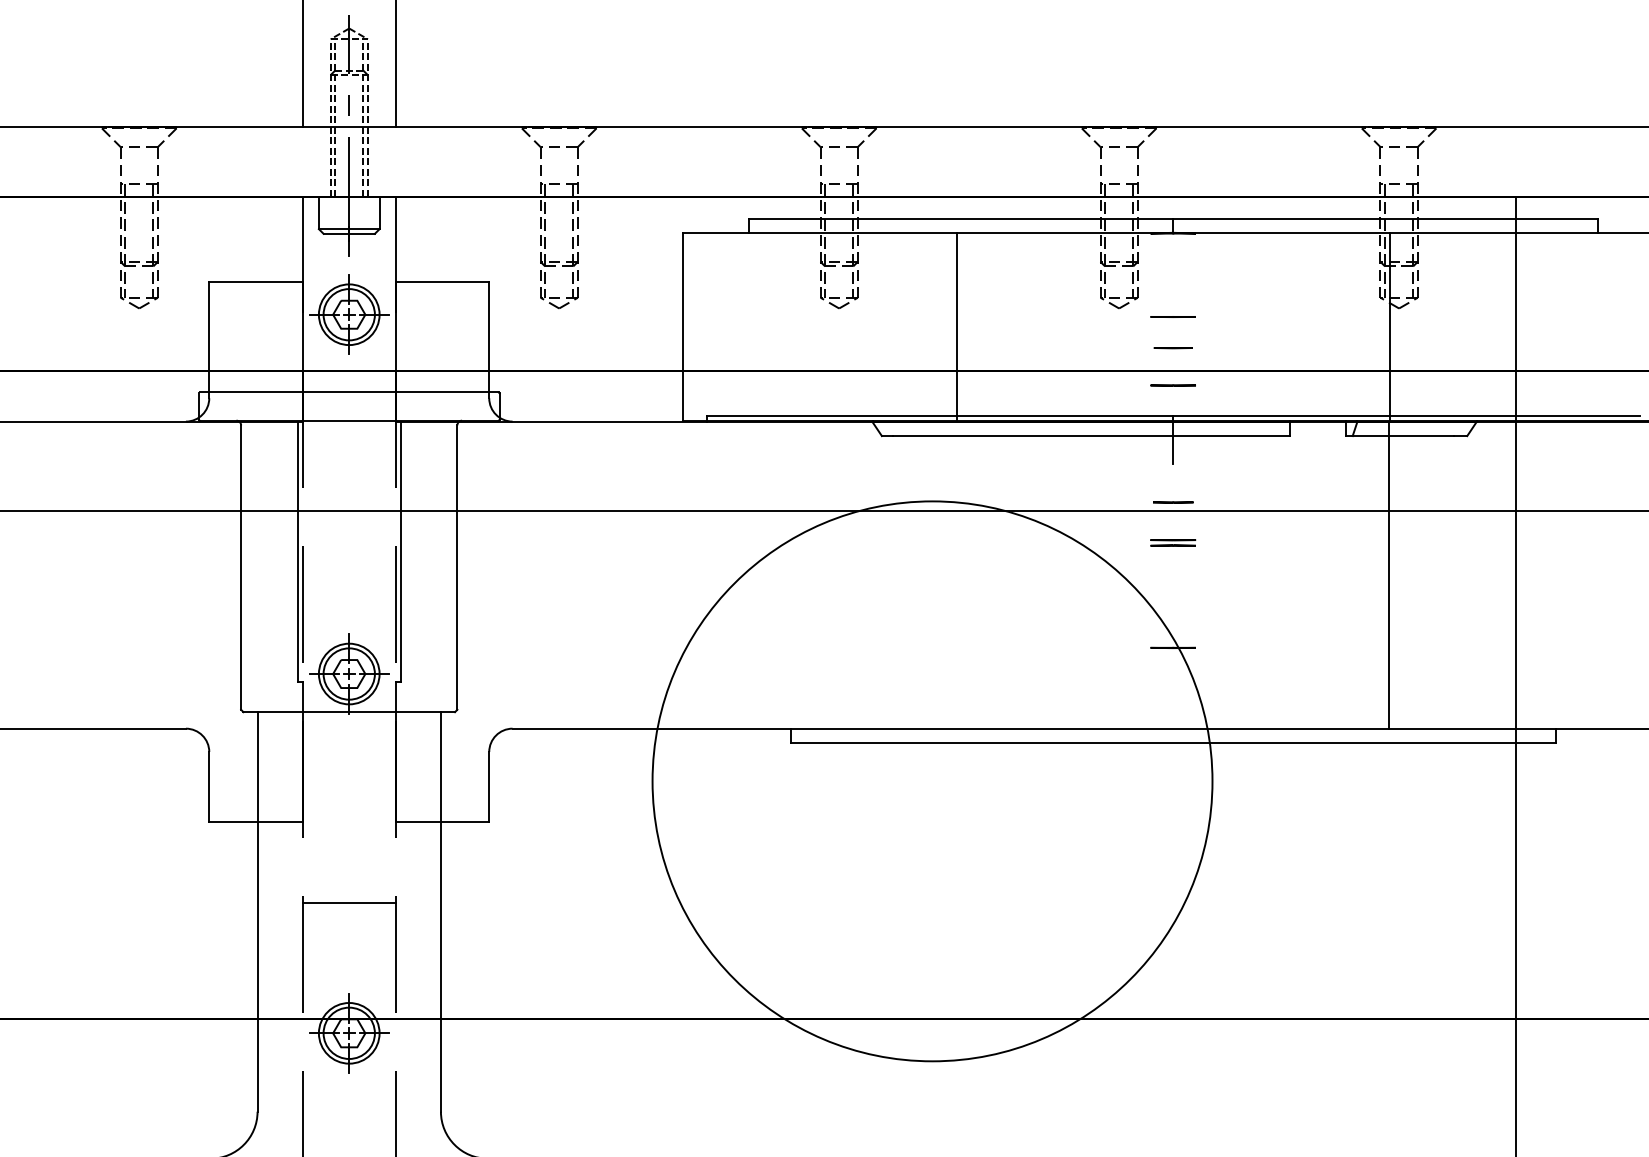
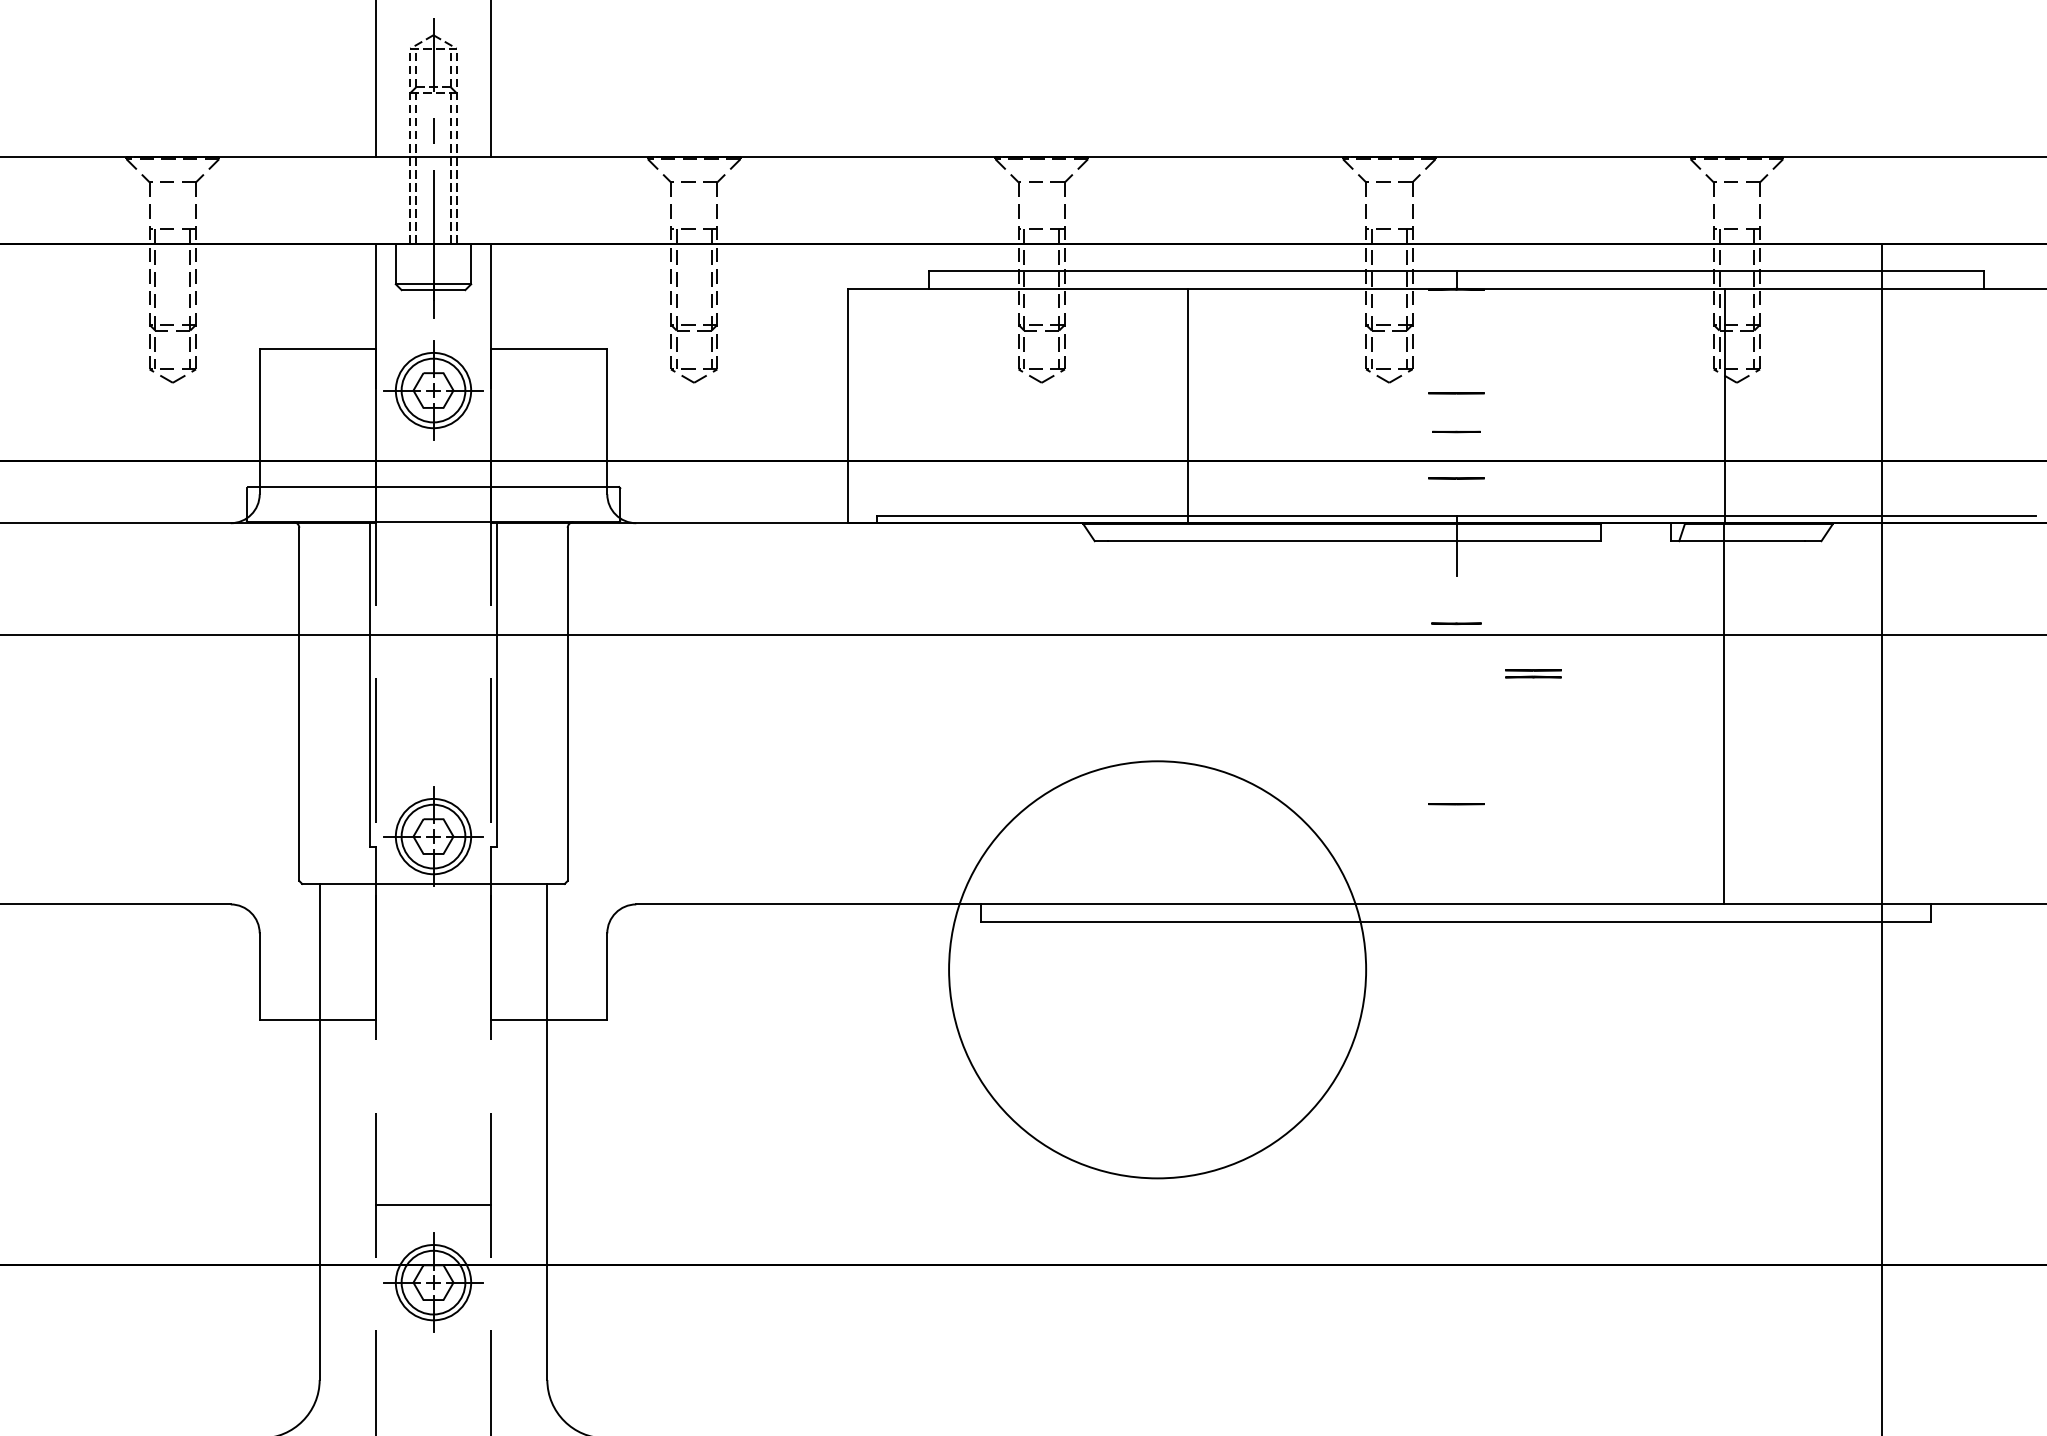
part: (1173, 542) -> (1533, 673), moved
circle: (932, 781) -> (1157, 969), size x0.6
line: (349, 902) -> (433, 1204), moved

